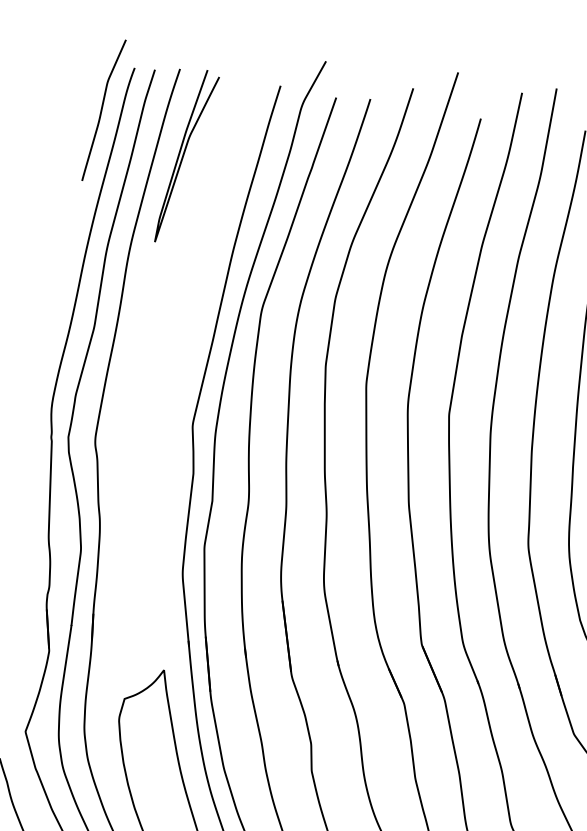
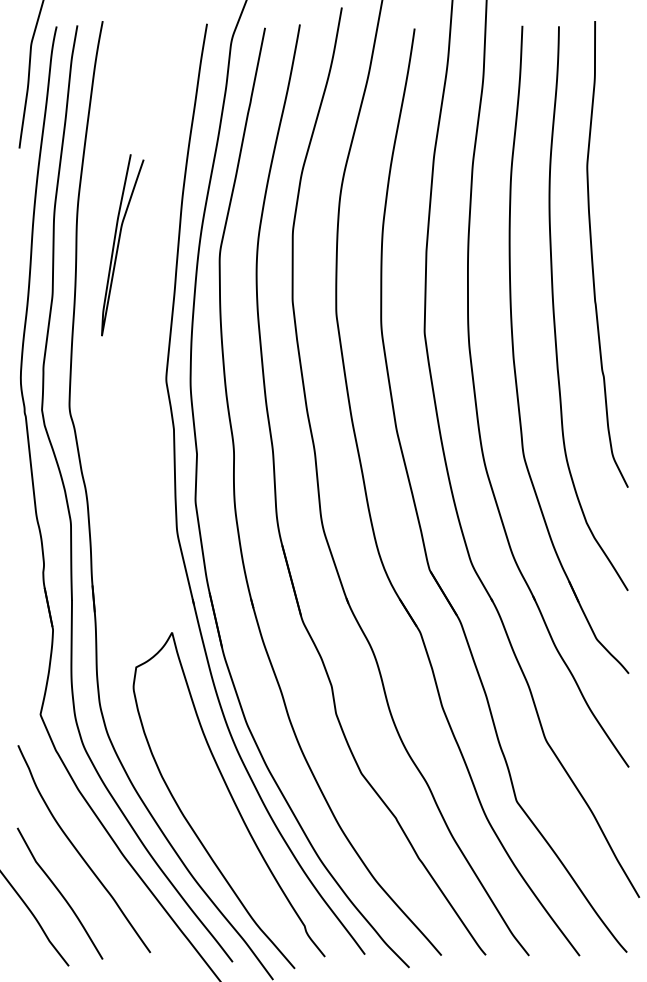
curve: (184, 155) -> (119, 244), moved

